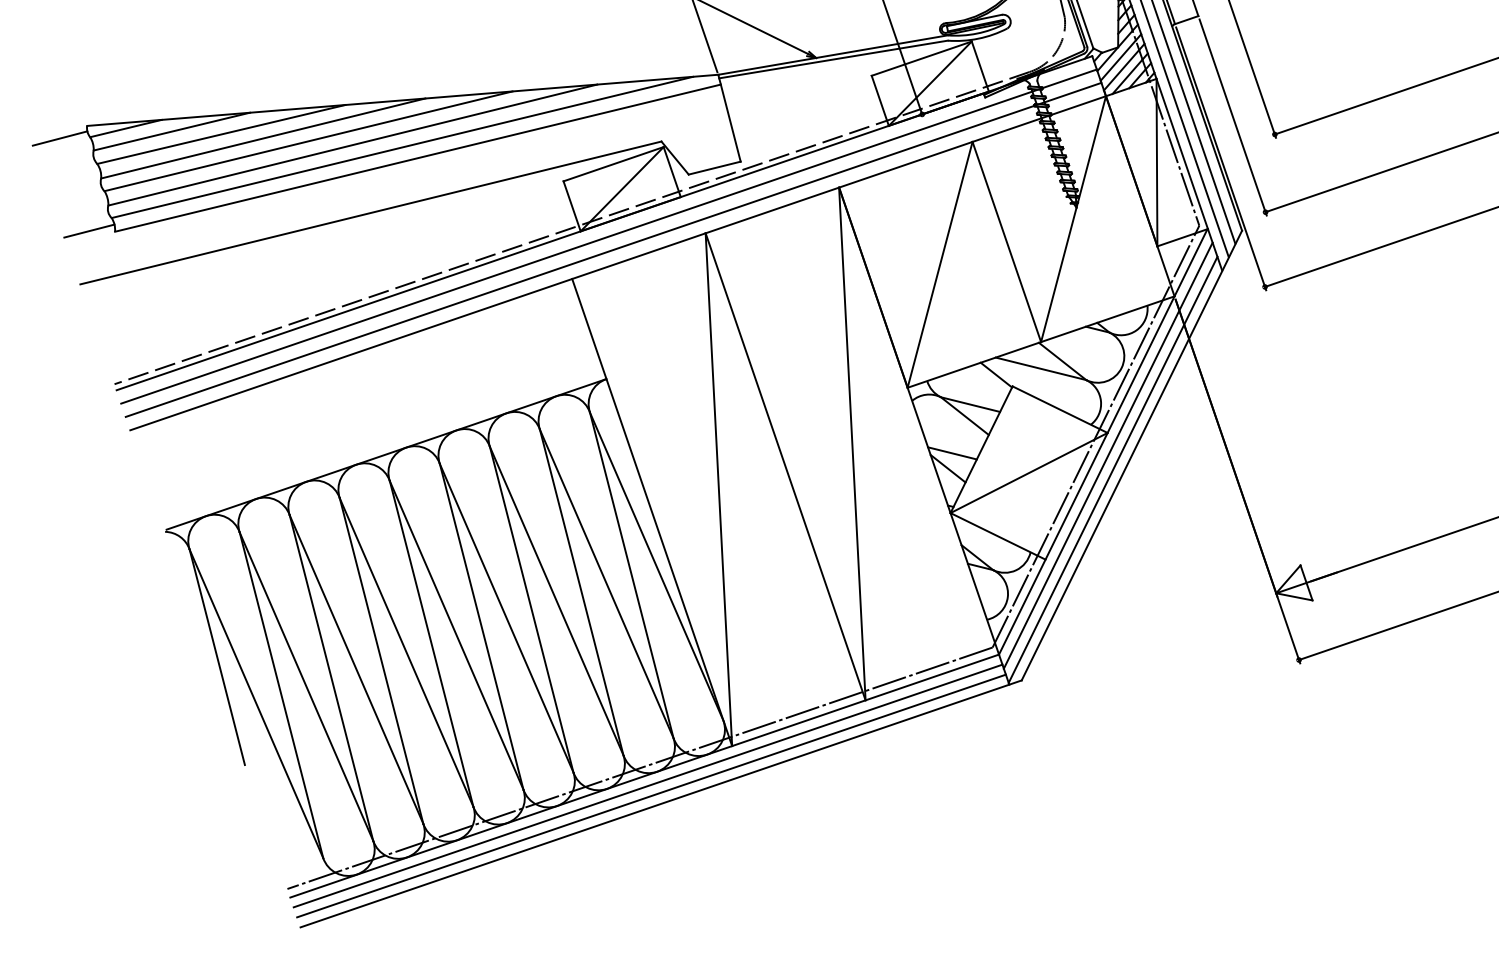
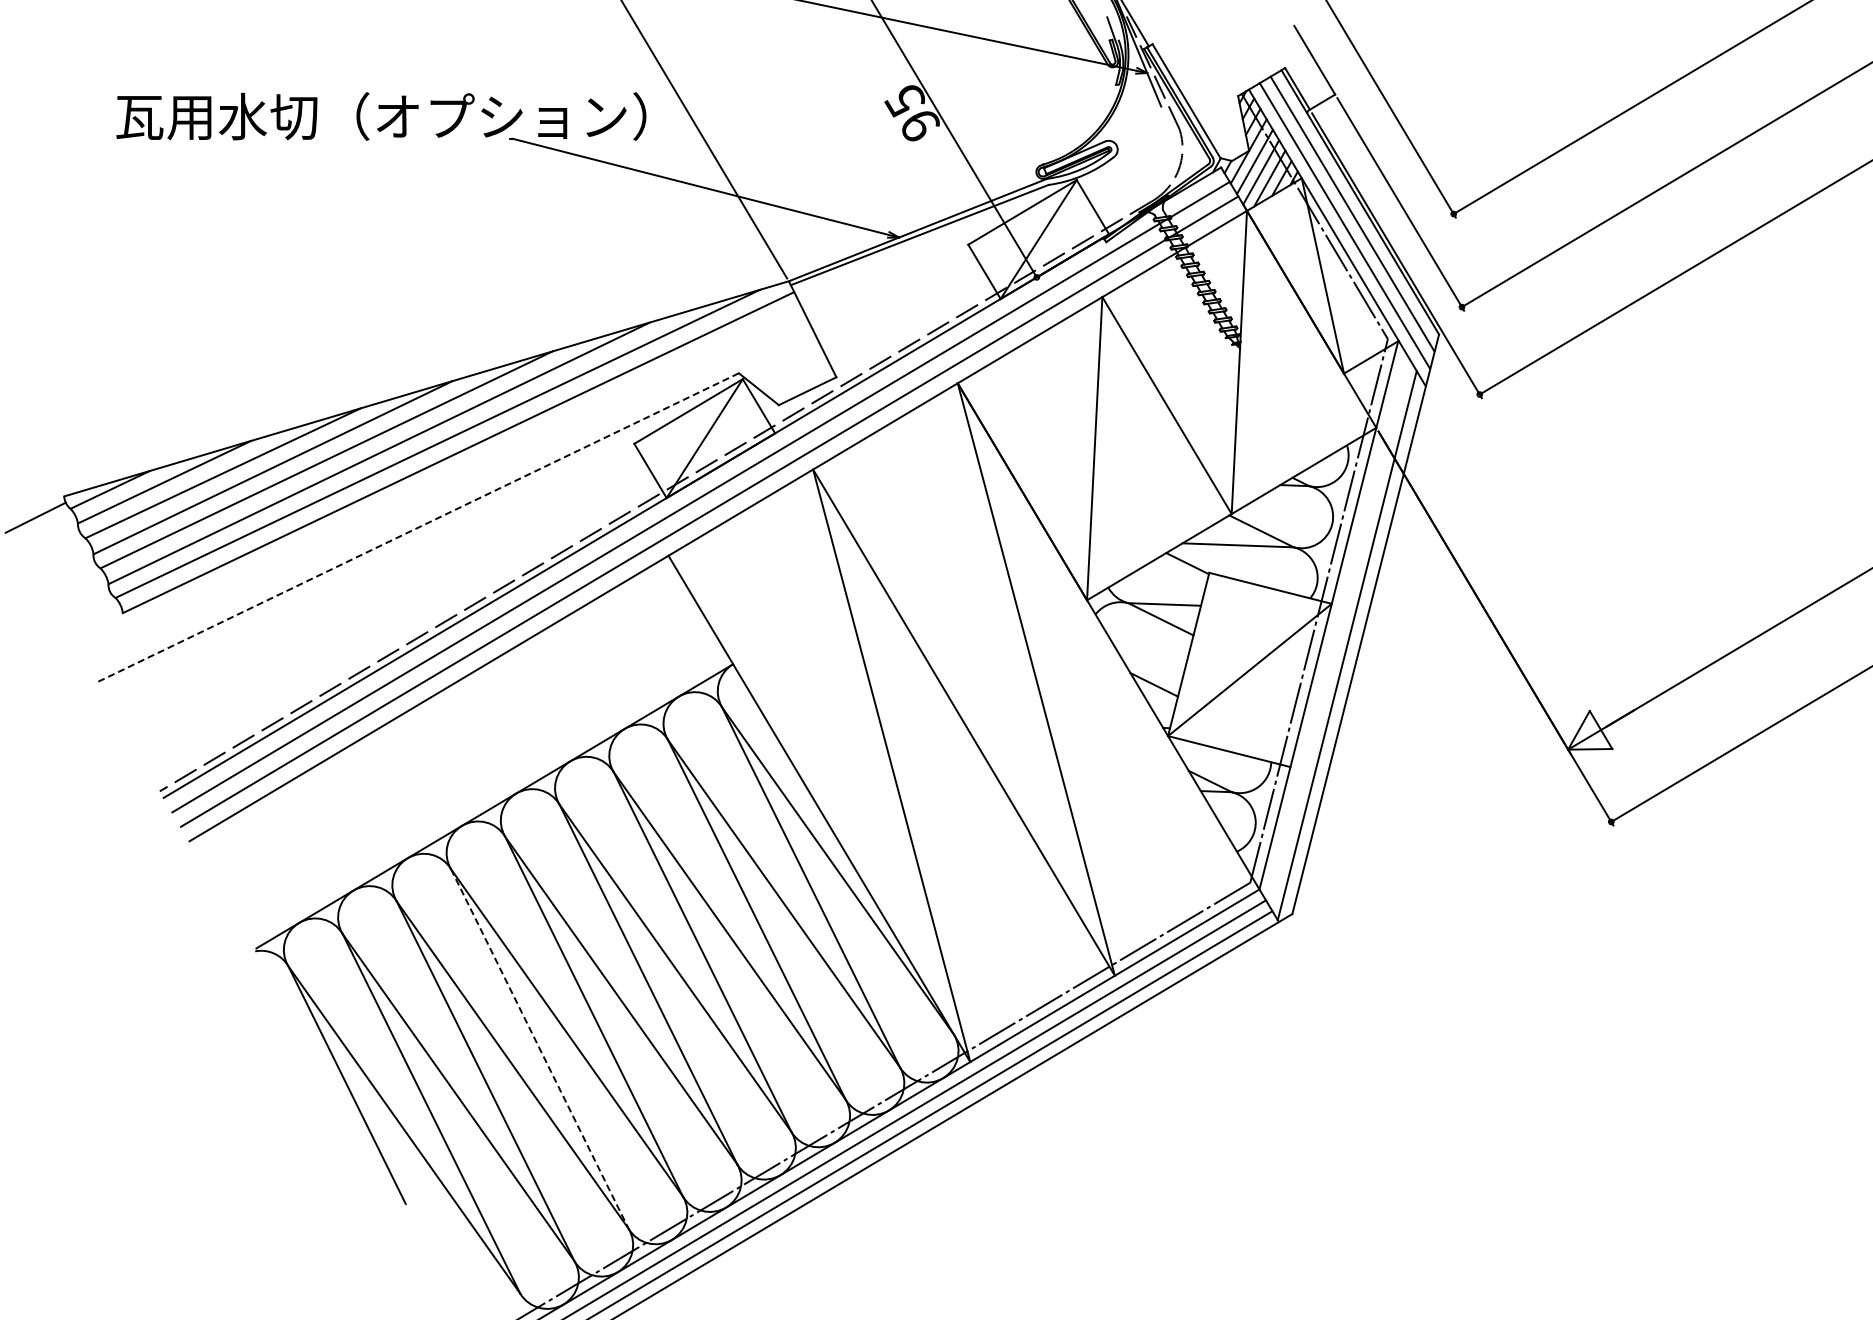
line: (370, 213) -> (416, 528), solid -> dashed
line: (89, 230) -> (92, 618), removed
line: (952, 453) -> (1155, 665), removed
line: (1107, 454) -> (1337, 629), removed
line: (381, 661) -> (539, 1049), solid -> dashed

